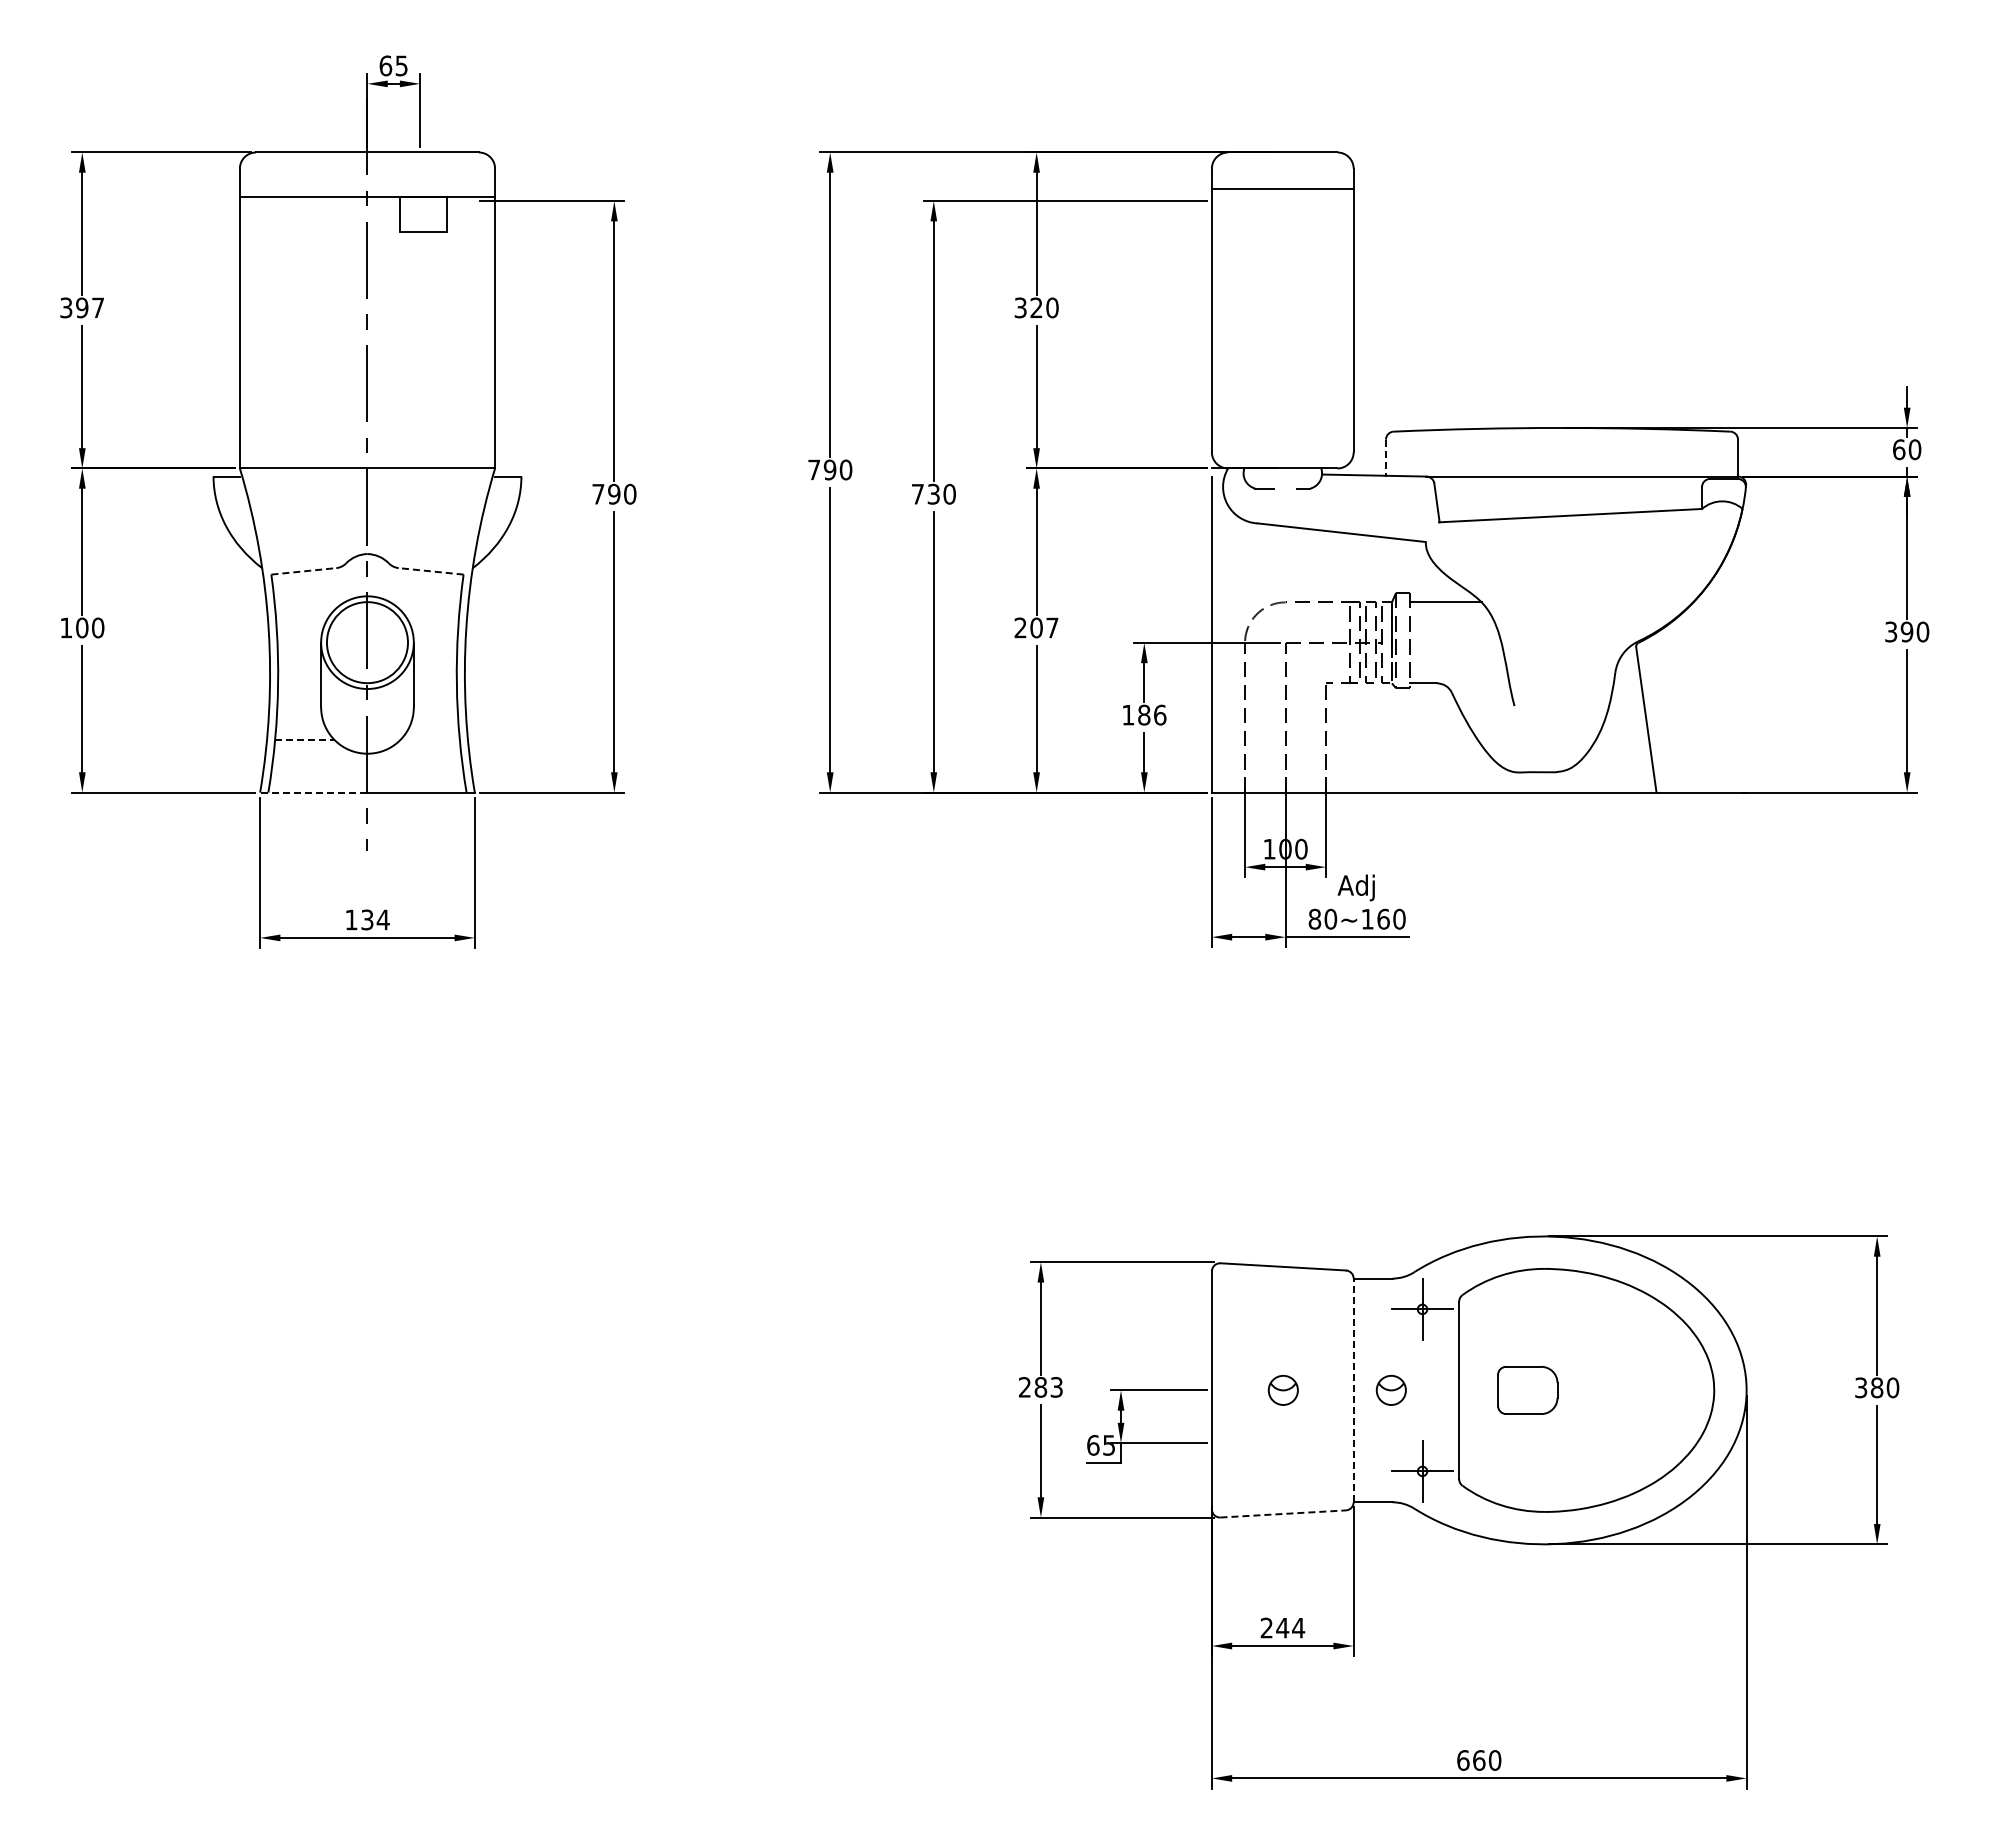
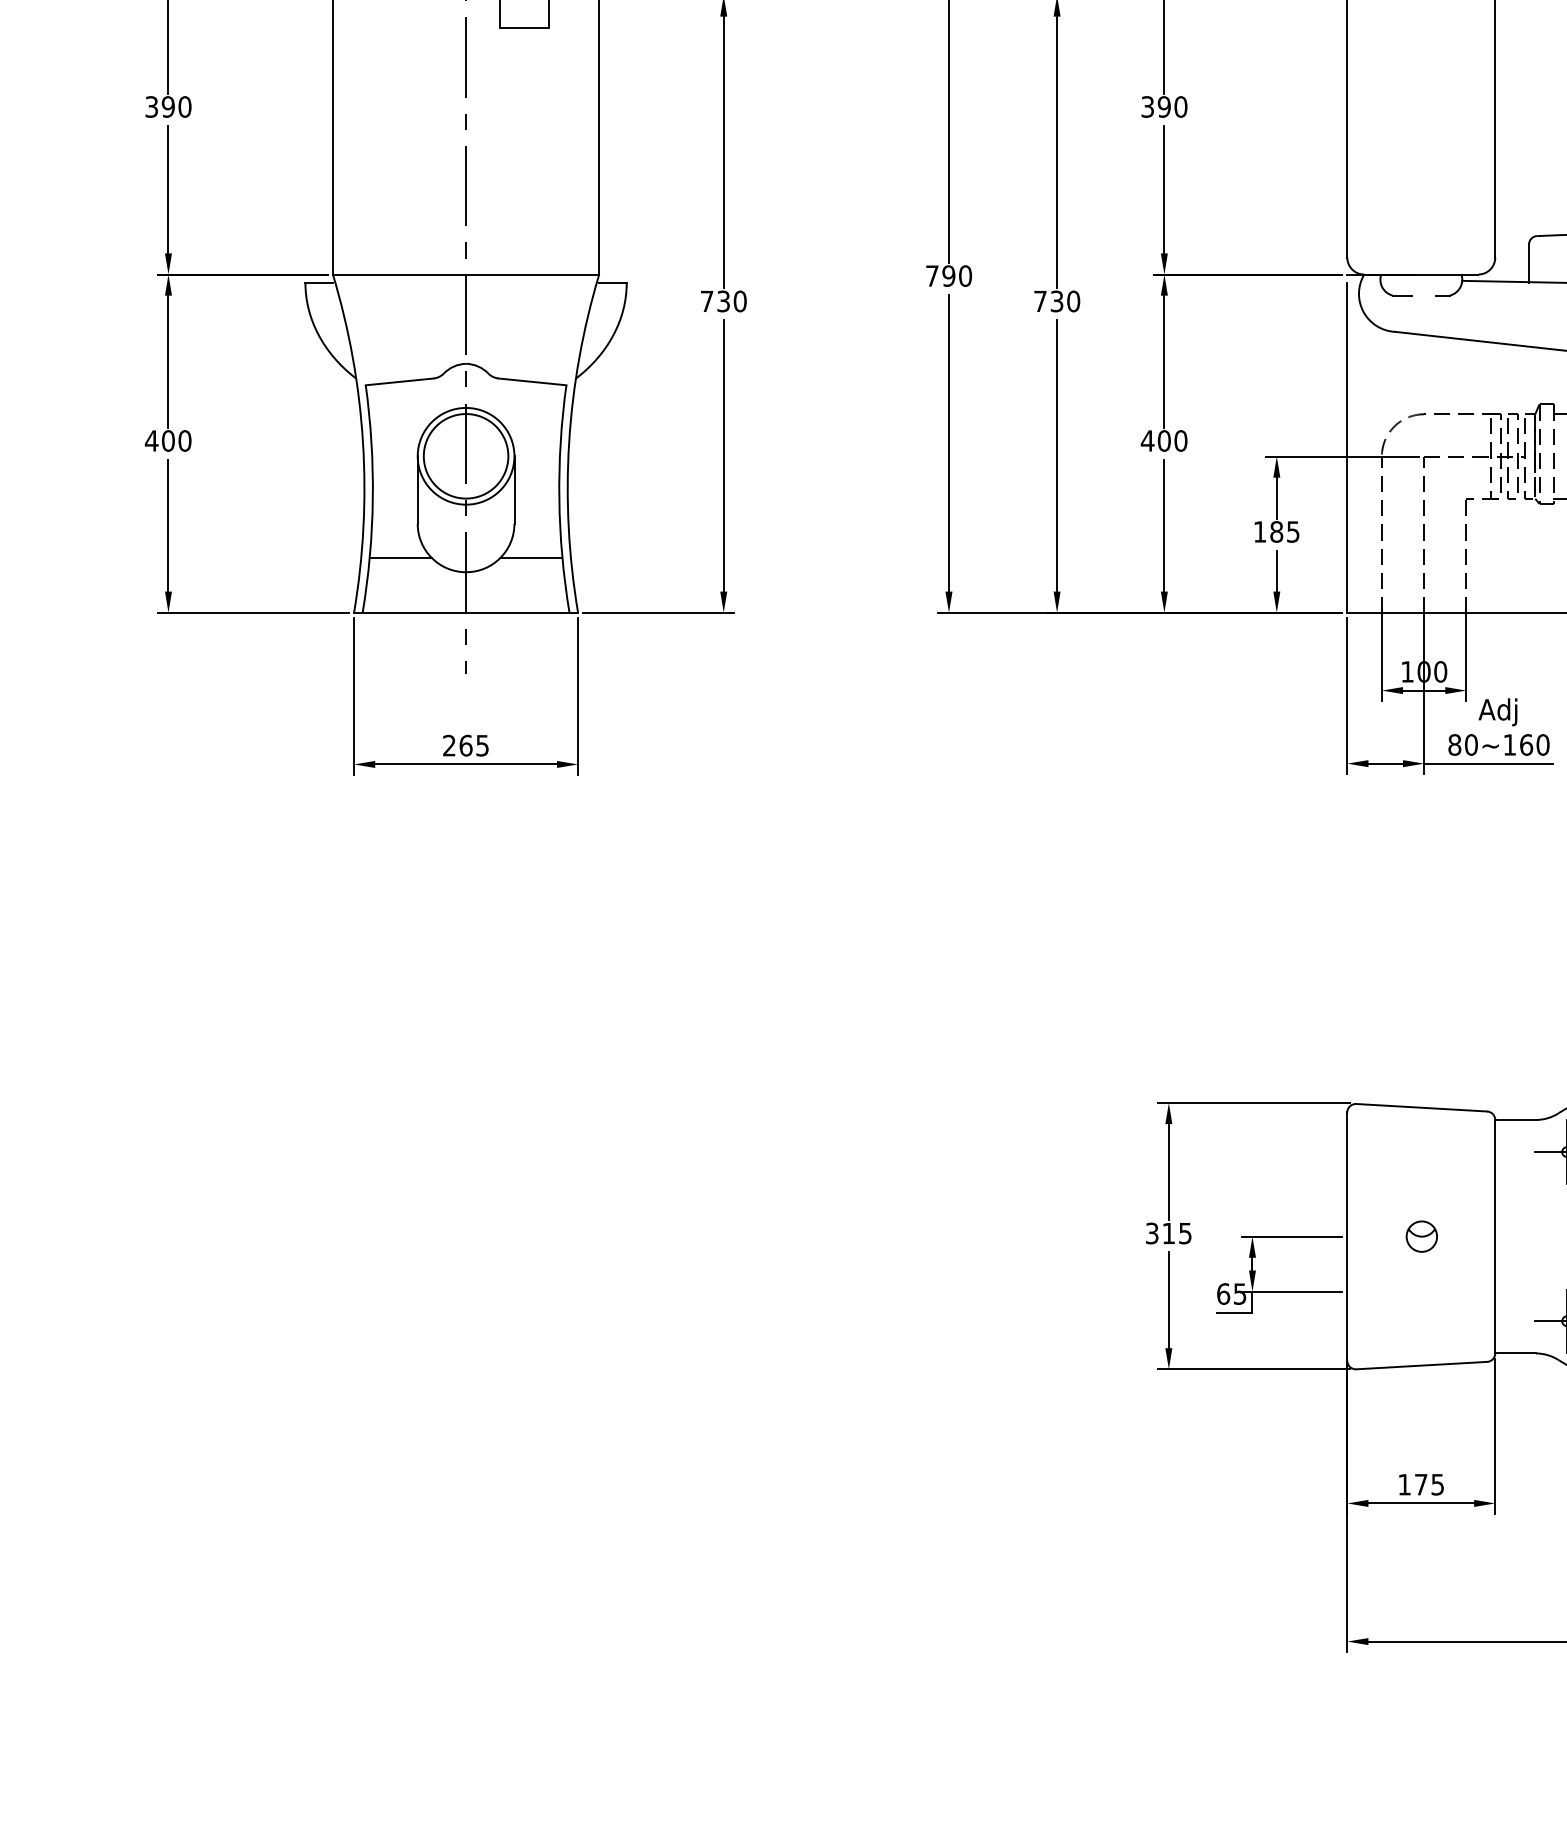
text: (98, 307) -> (185, 106), 397 -> 390
text: (1036, 307) -> (1164, 106), 320 -> 390
line: (1386, 458) -> (1529, 264), dashed -> solid
text: (614, 494) -> (723, 301), 790 -> 730
line: (303, 571) -> (399, 382), dashed -> solid
line: (431, 571) -> (532, 382), dashed -> solid
text: (65, 627) -> (150, 440), 100 -> 400
text: (1036, 627) -> (1164, 440), 207 -> 400
text: (1160, 714) -> (1293, 531), 186 -> 185
line: (304, 740) -> (400, 558), dashed -> solid
line: (429, 740) -> (530, 558), added
line: (313, 792) -> (409, 612), dashed -> solid
text: (367, 919) -> (466, 745), 134 -> 265
text: (1040, 1387) -> (1168, 1233), 283 -> 315
part: (1390, 1389) -> (1533, 1235), removed
line: (1353, 1390) -> (1495, 1236), dashed -> solid
line: (1283, 1513) -> (1422, 1365), dashed -> solid
text: (1282, 1627) -> (1420, 1484), 244 -> 175

